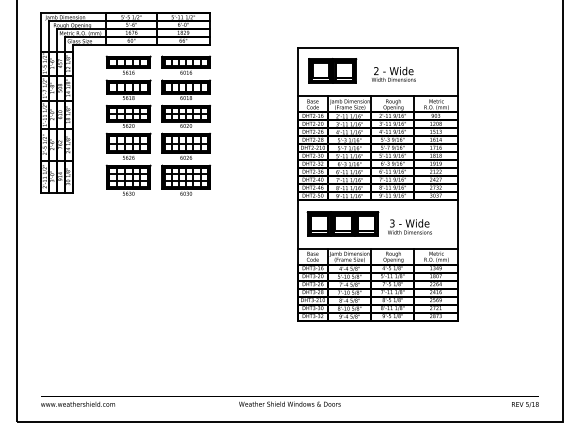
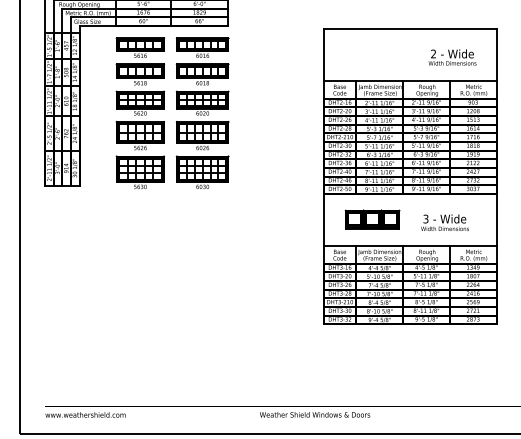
part: (332, 70) -> (361, 53), removed
text: (393, 73) -> (452, 56), moved
part: (342, 223) -> (372, 219), size x0.7

